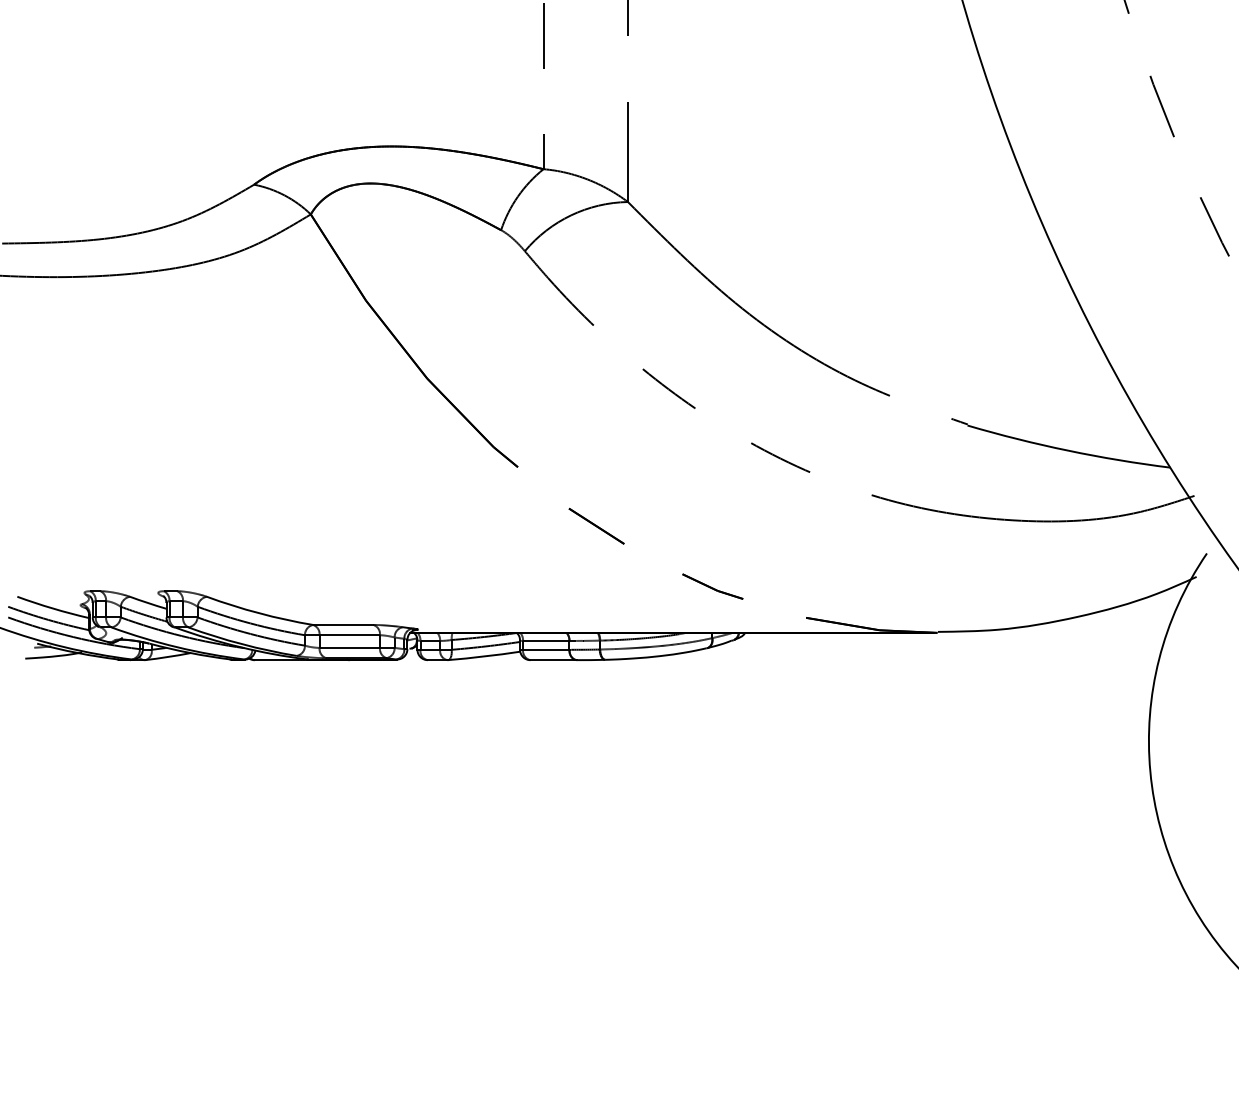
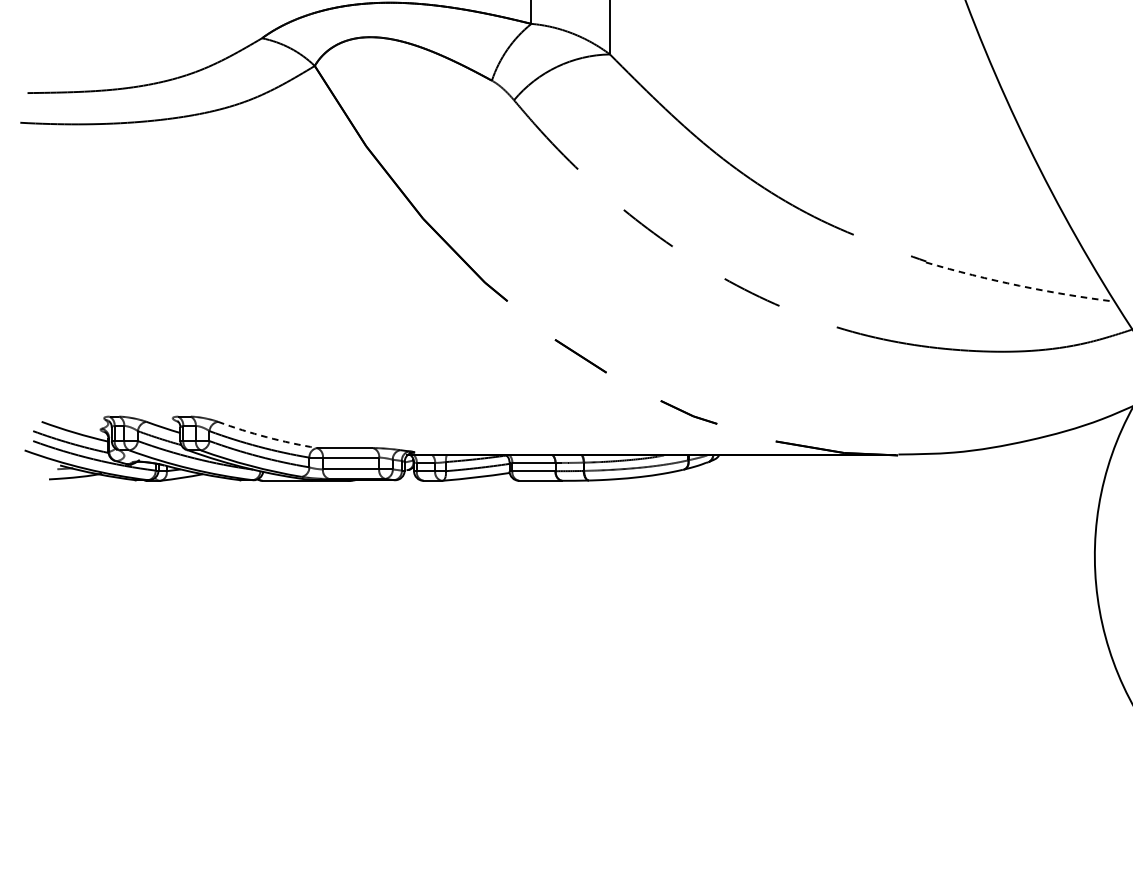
arc: (1068, 450) -> (1019, 285), solid -> dashed
arc: (259, 613) -> (267, 437), solid -> dashed

